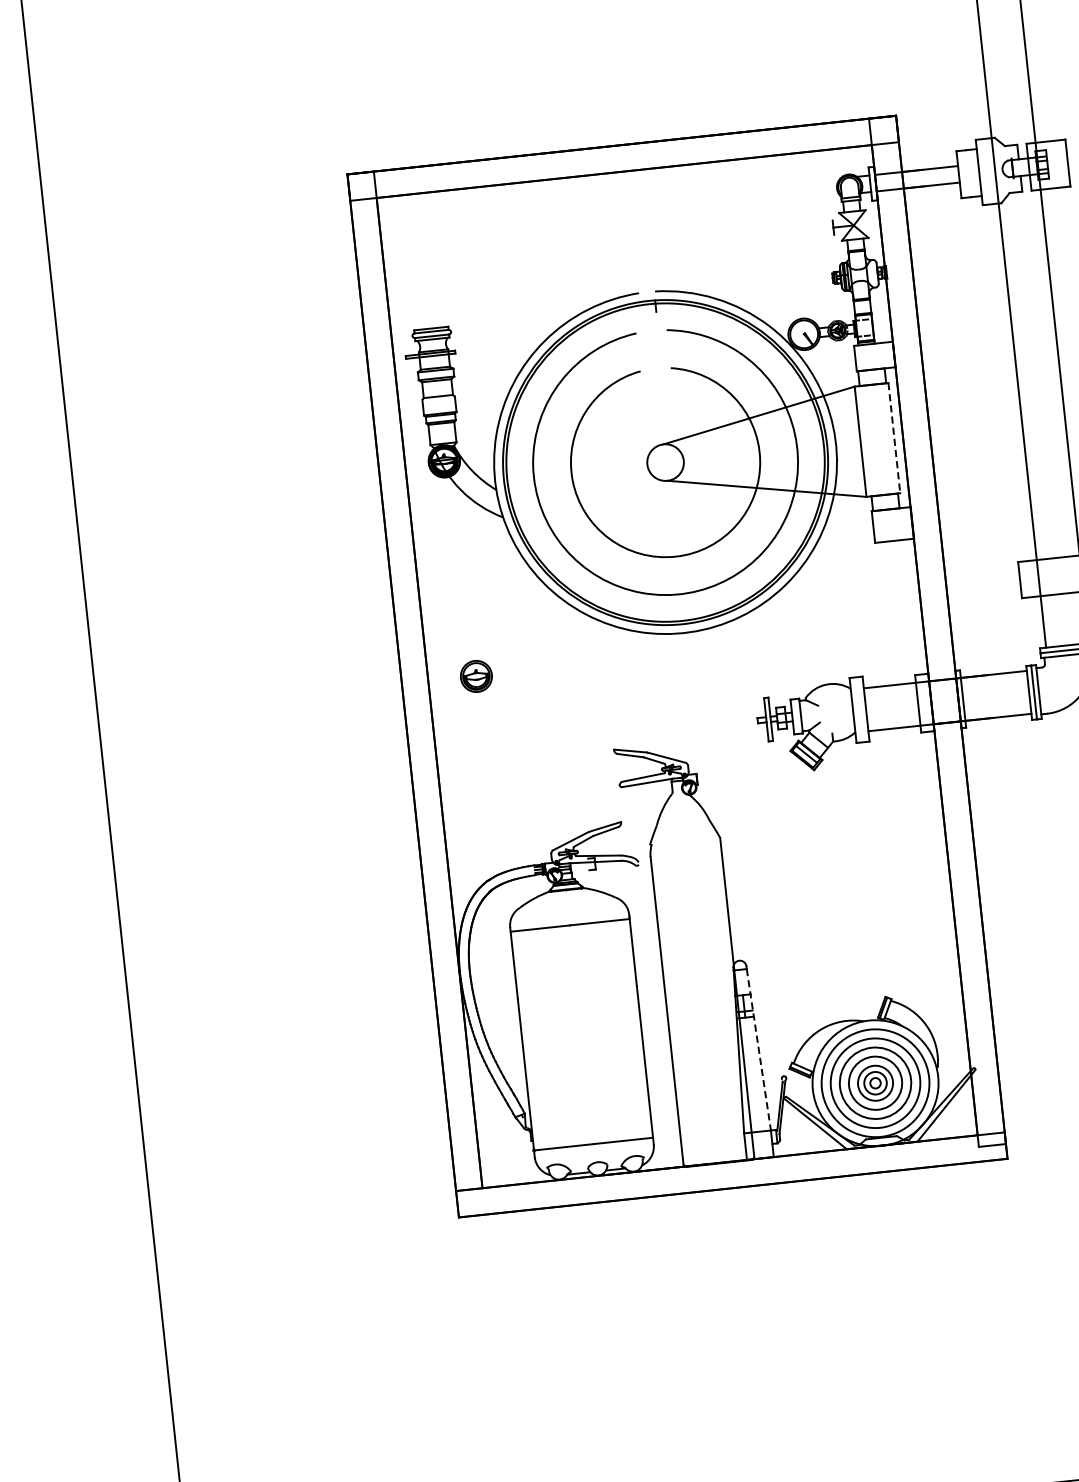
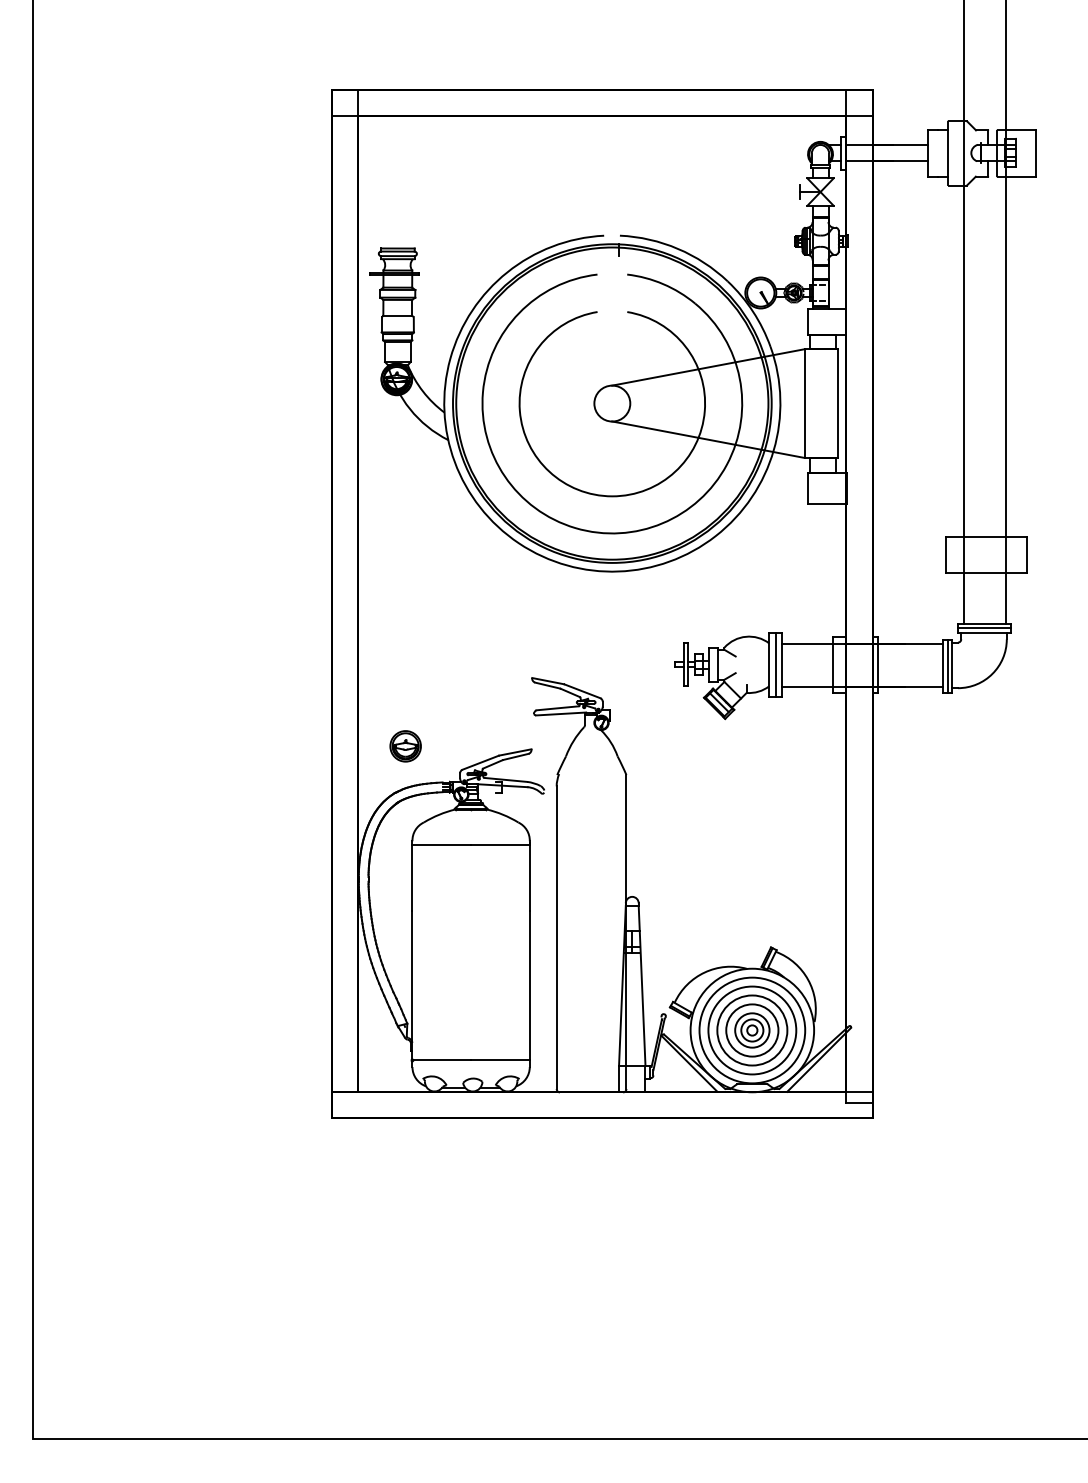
line: (894, 439) -> (837, 404), dashed -> solid
part: (476, 676) -> (405, 746), moved
line: (859, 709) -> (775, 664), added
line: (759, 1050) -> (642, 986), dashed -> solid

